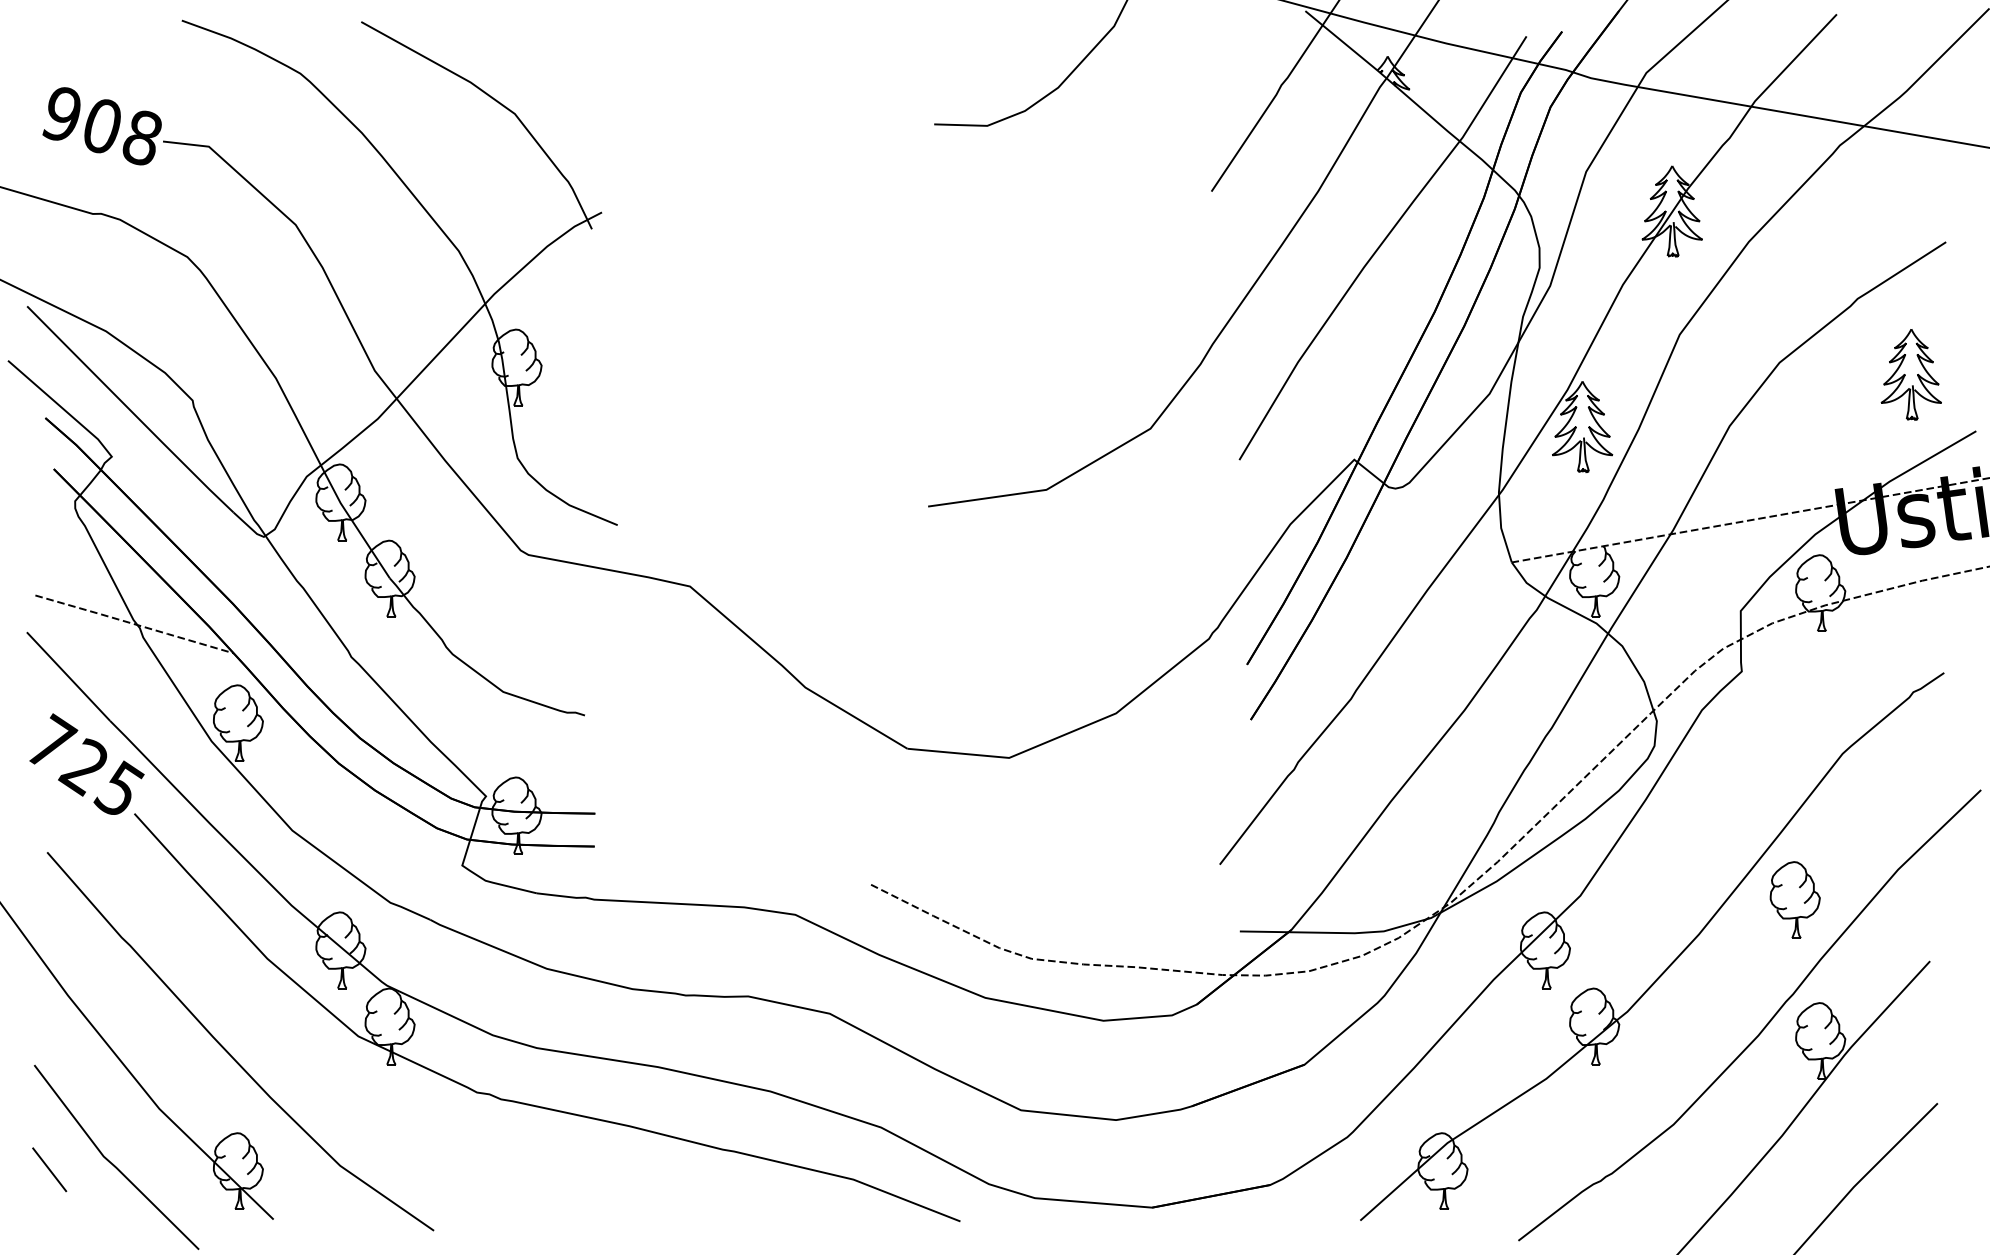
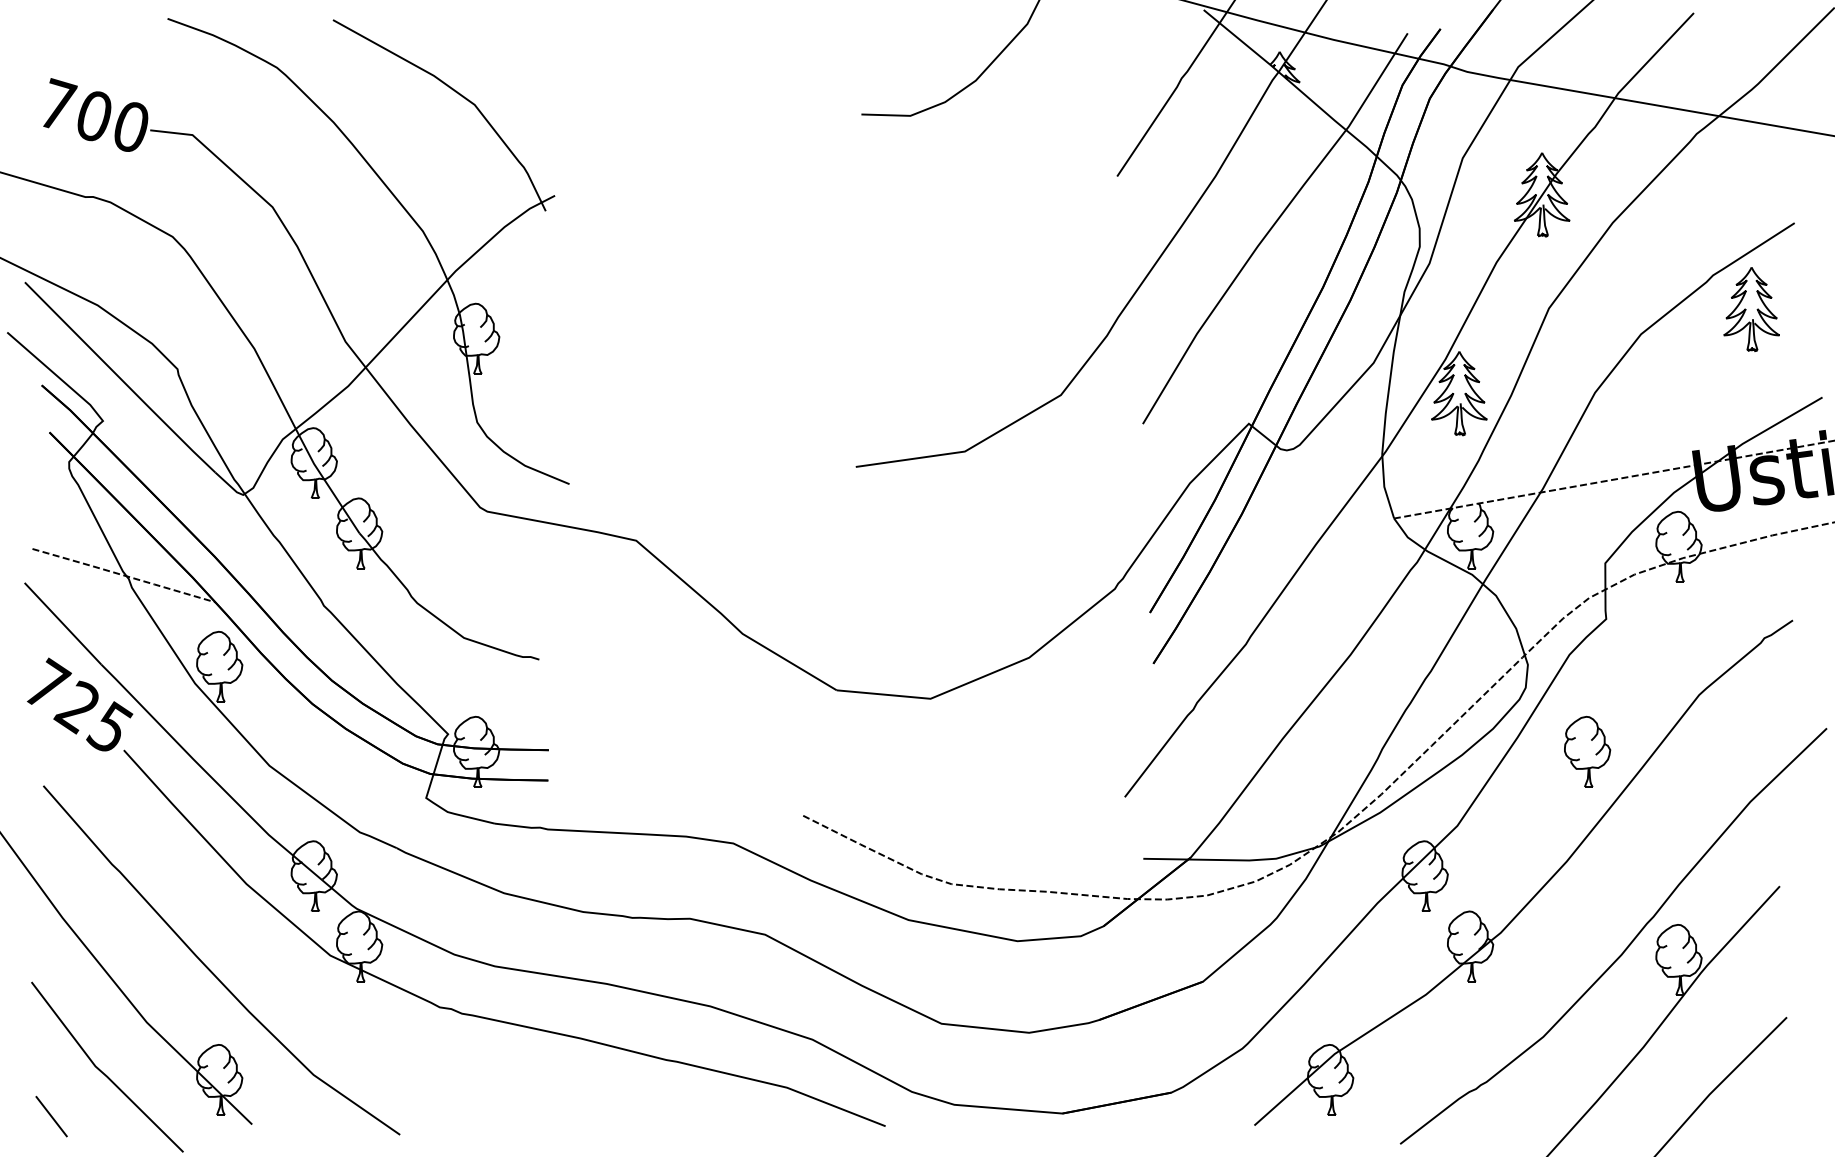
text: (102, 125) -> (94, 115), 908 -> 700
part: (1911, 374) -> (1751, 309), moved
part: (1795, 899) -> (1587, 751), moved
line: (49, 1169) -> (51, 1116), moved

